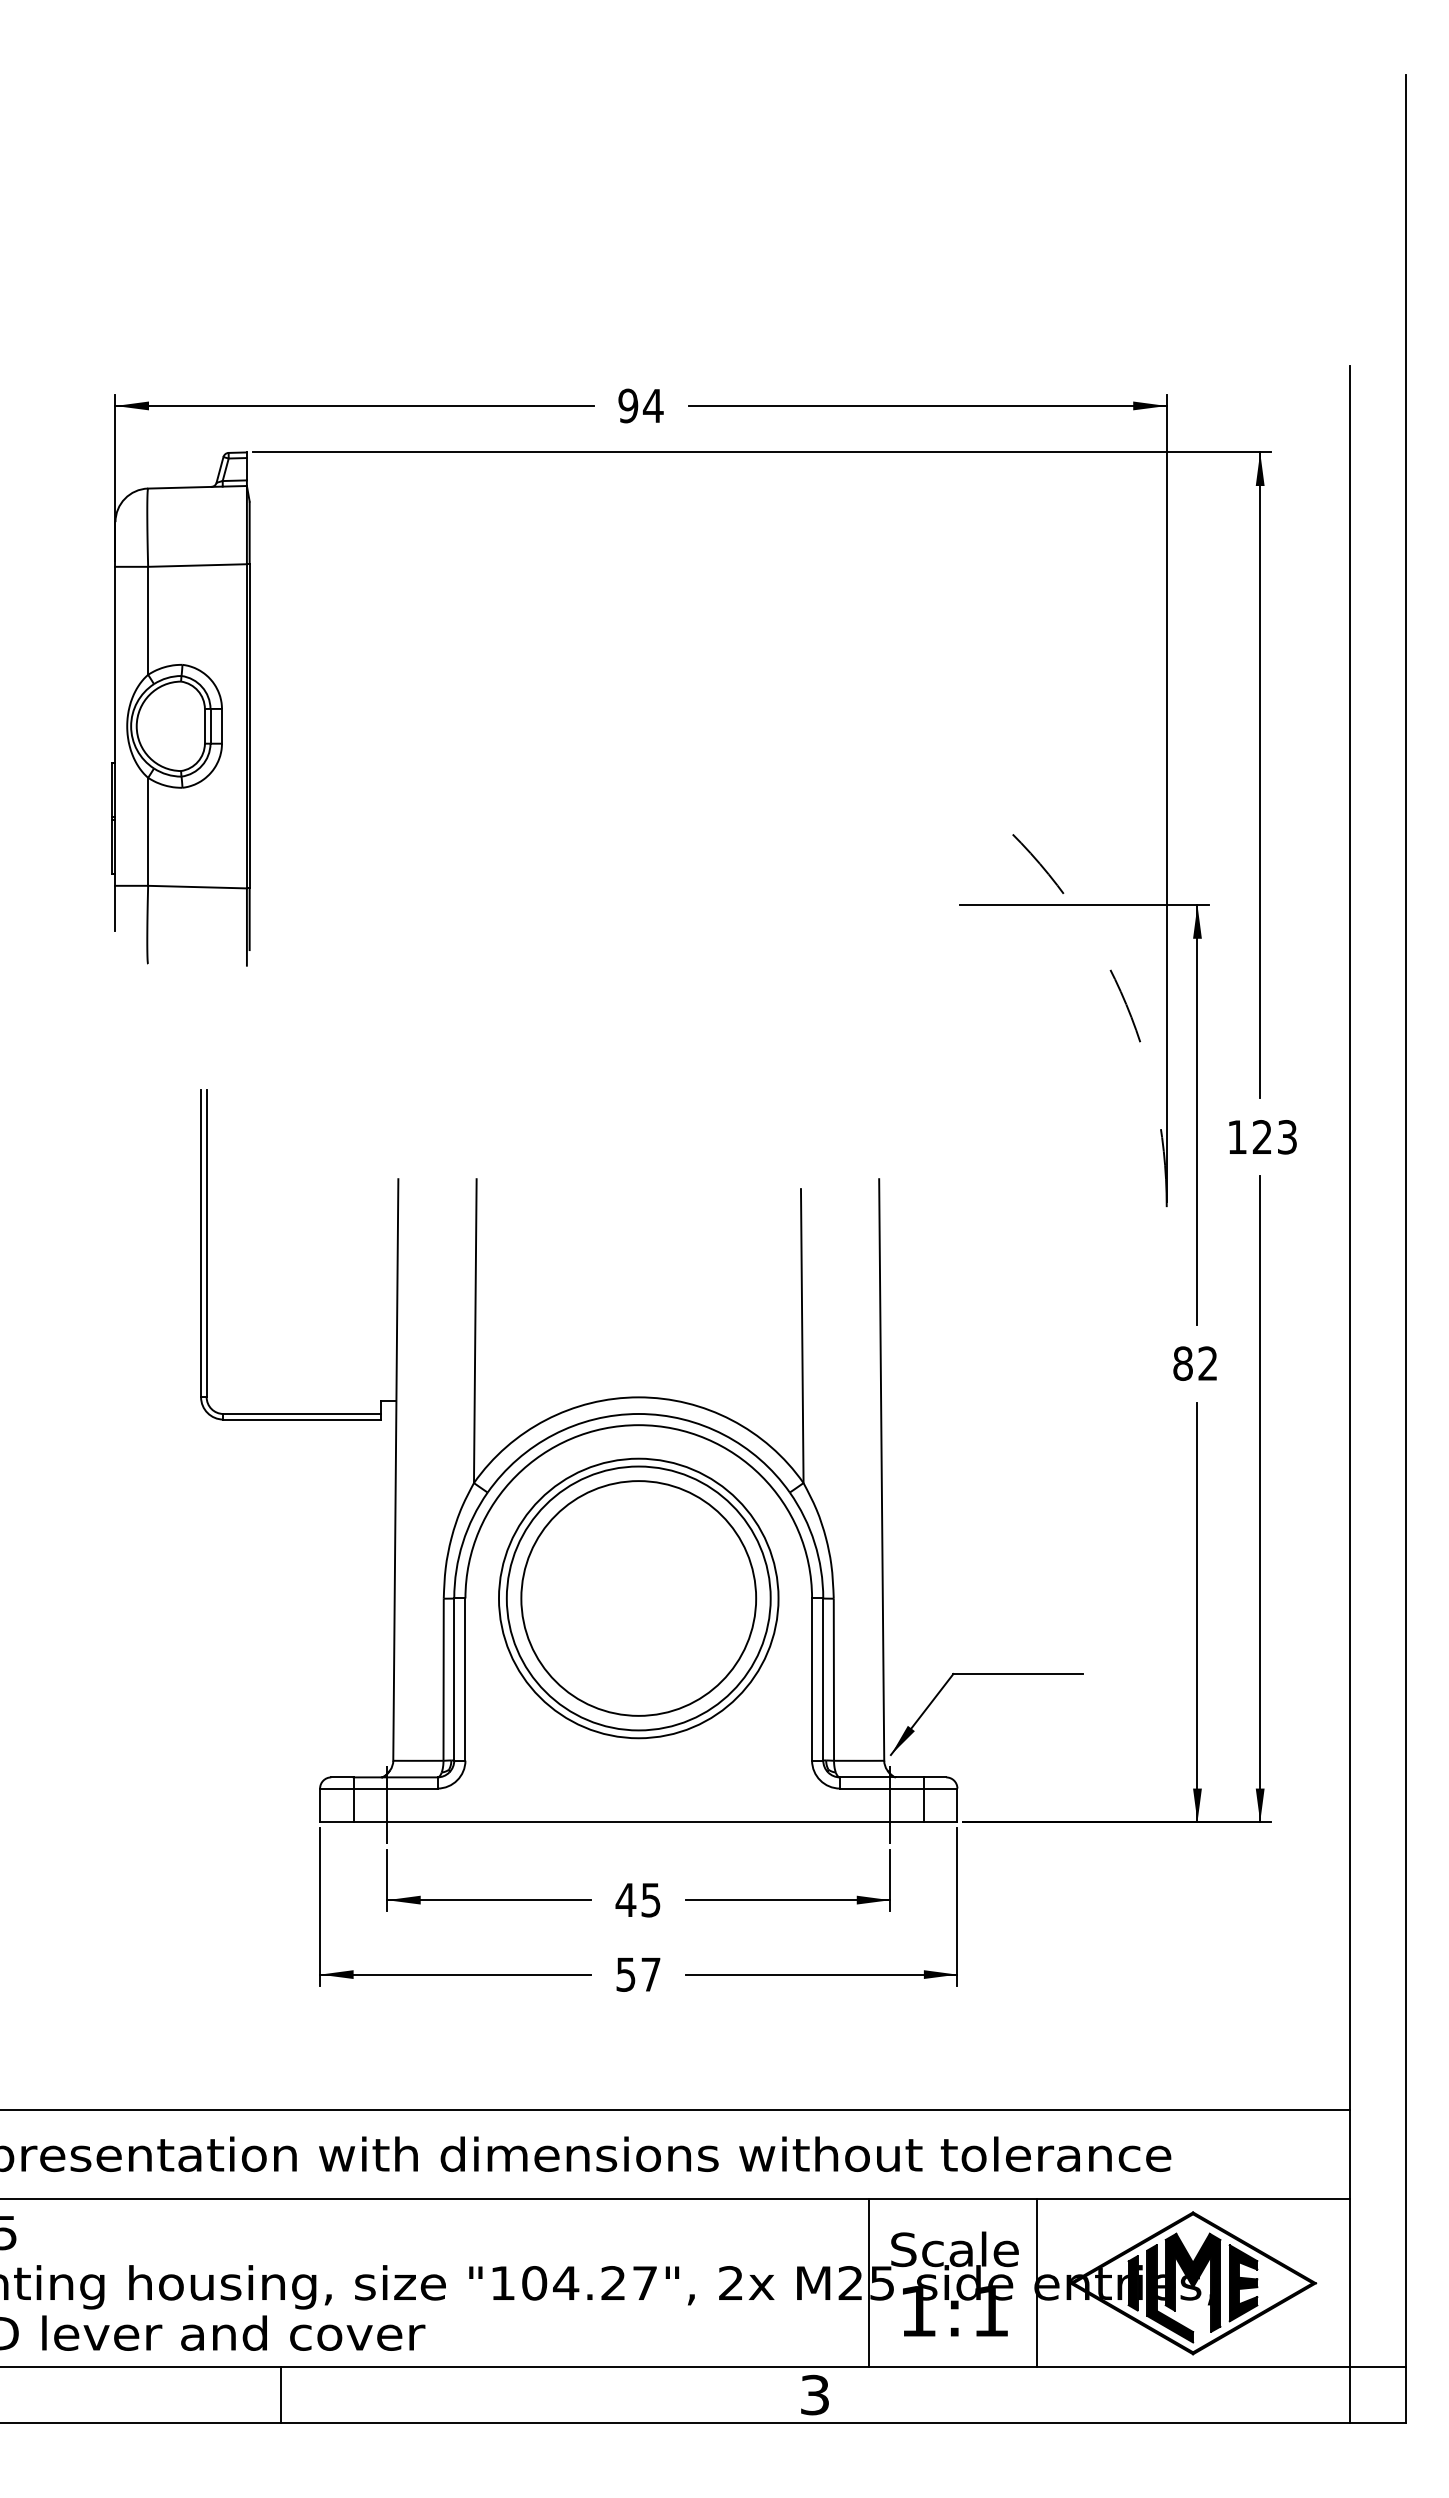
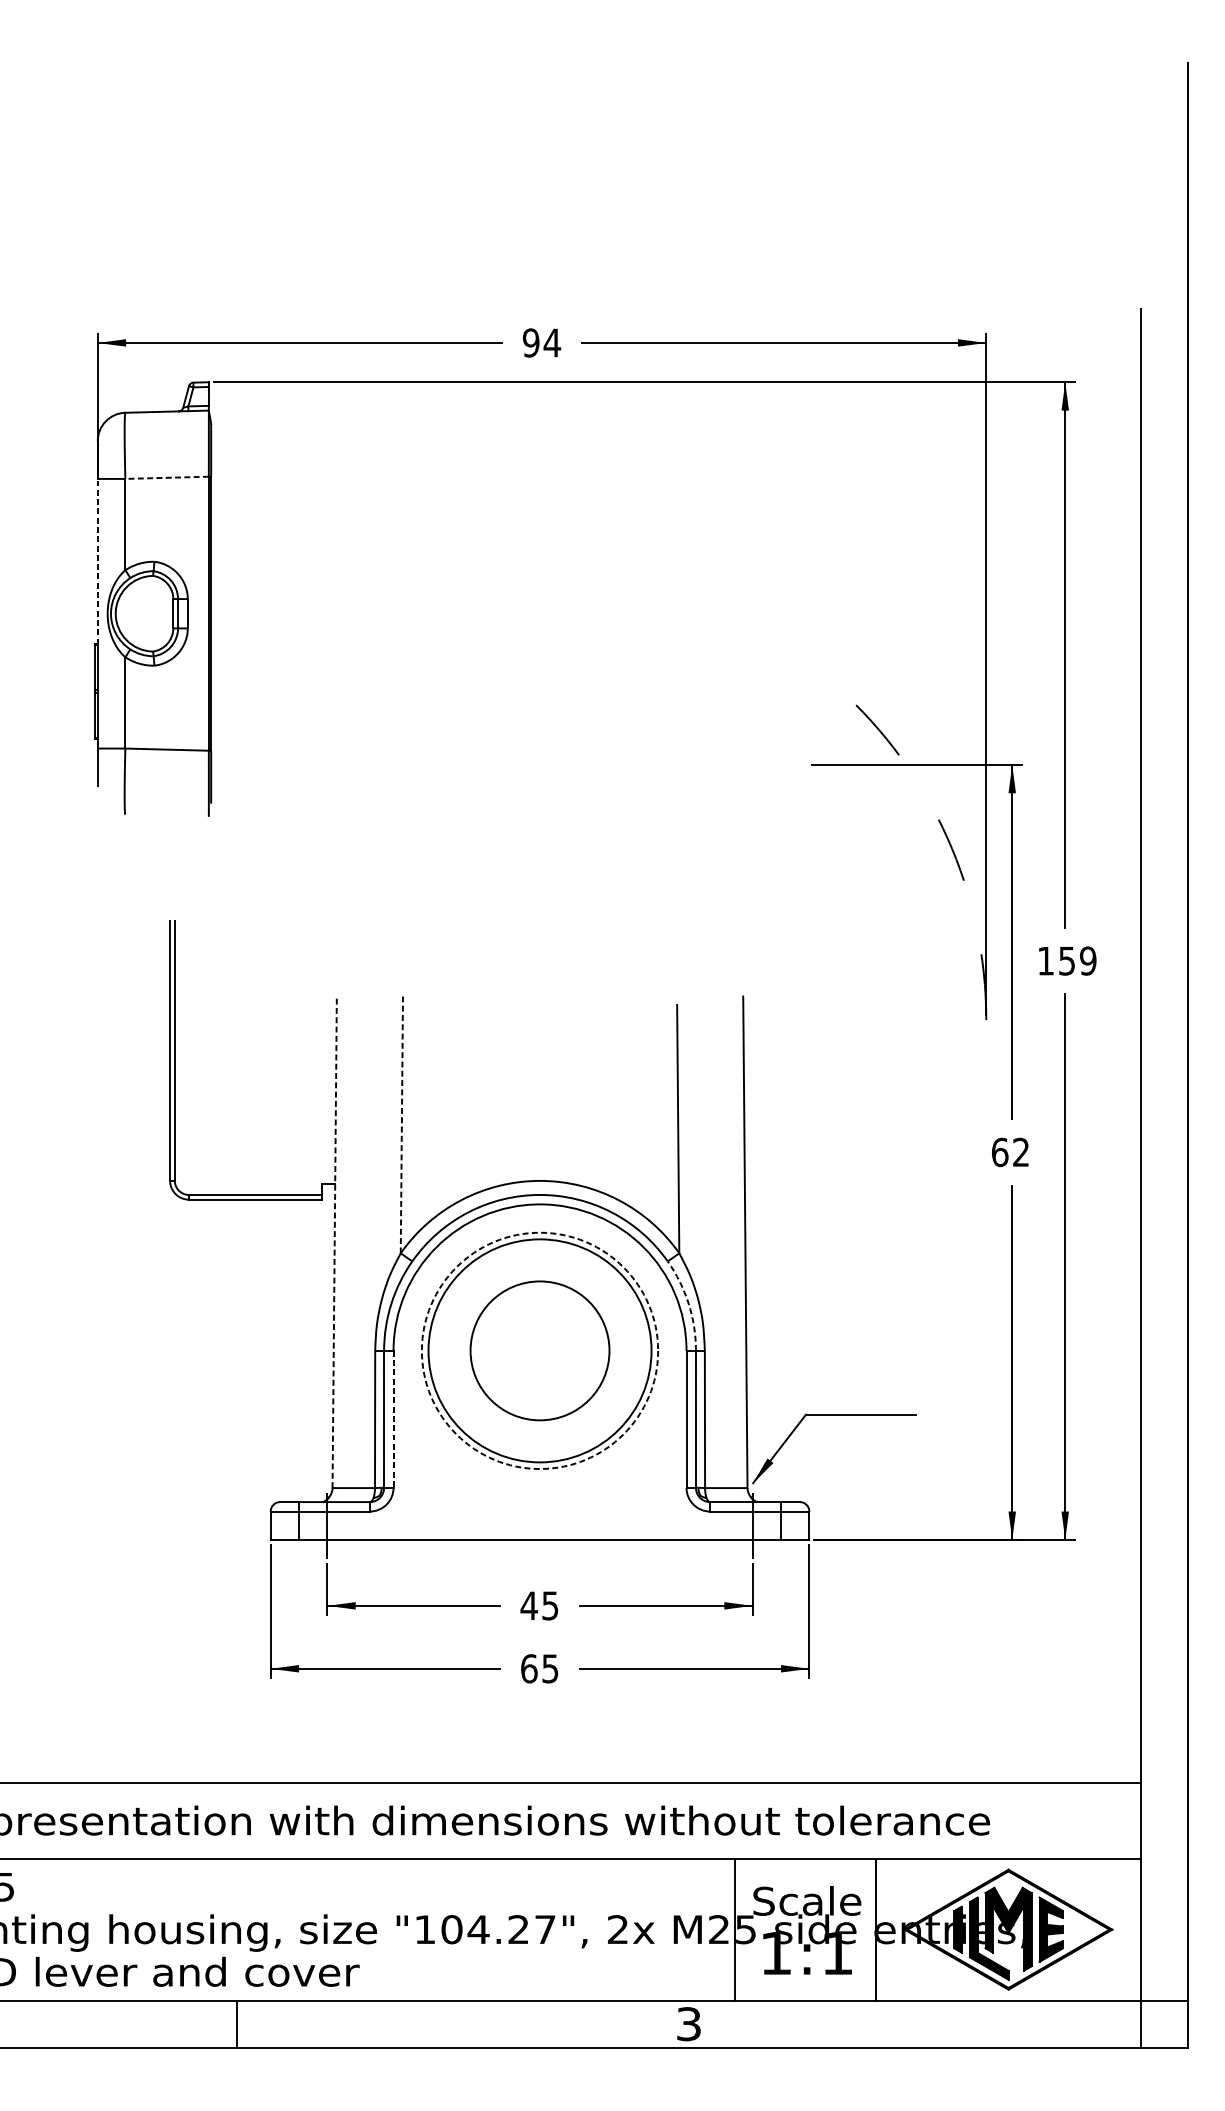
line: (197, 565) -> (167, 477), solid -> dashed
line: (115, 664) -> (97, 561), solid -> dashed
text: (1274, 1137) -> (1077, 961), 123 -> 159
line: (475, 1331) -> (402, 1125), solid -> dashed
text: (1183, 1363) -> (1000, 1152), 82 -> 62
line: (395, 1469) -> (334, 1241), solid -> dashed
arc: (814, 1542) -> (688, 1303), solid -> dashed
circle: (638, 1598) -> (539, 1350), size x0.7
circle: (638, 1598) -> (539, 1350), solid -> dashed
line: (465, 1680) -> (393, 1420), solid -> dashed
text: (638, 1974) -> (539, 1668), 57 -> 65

